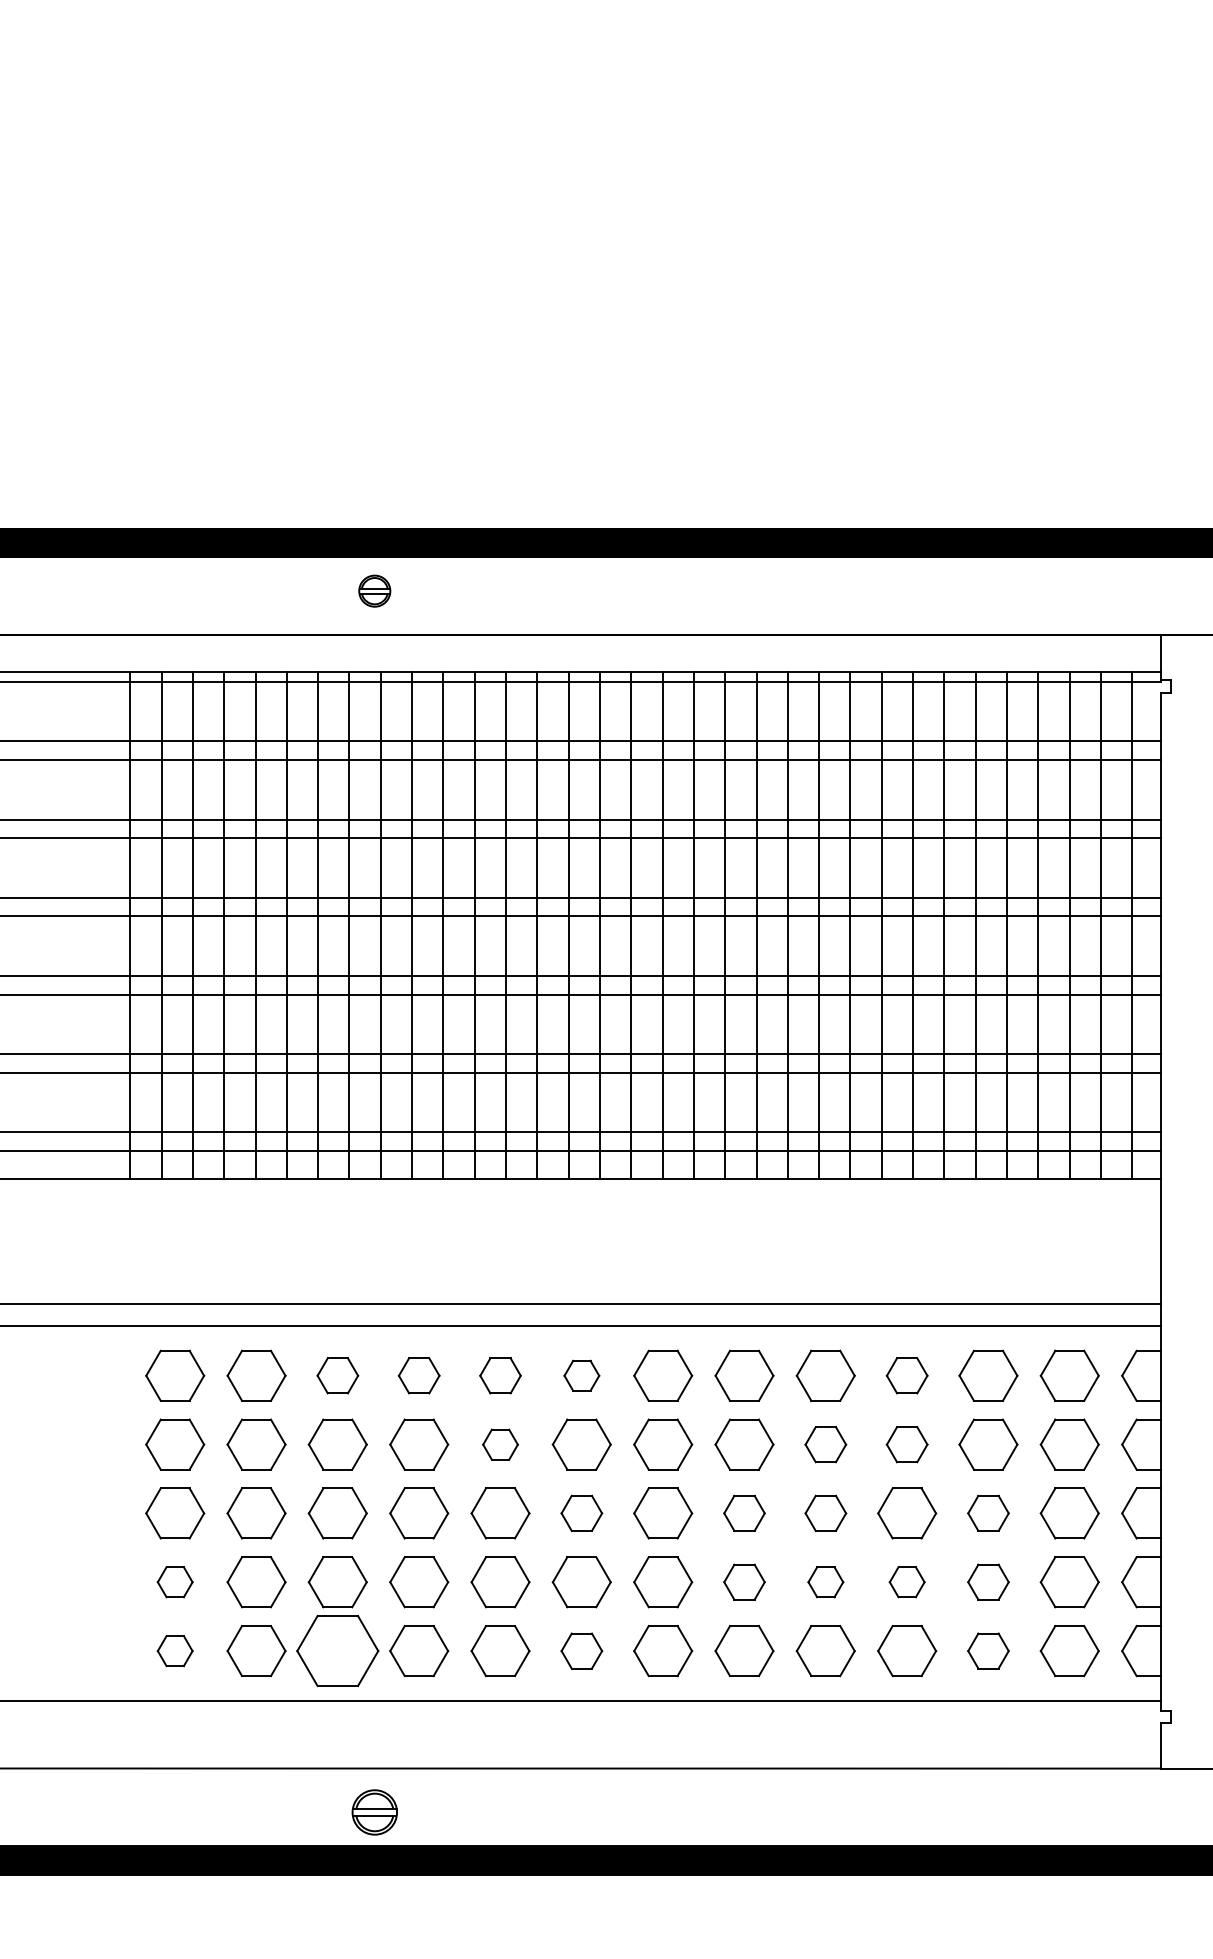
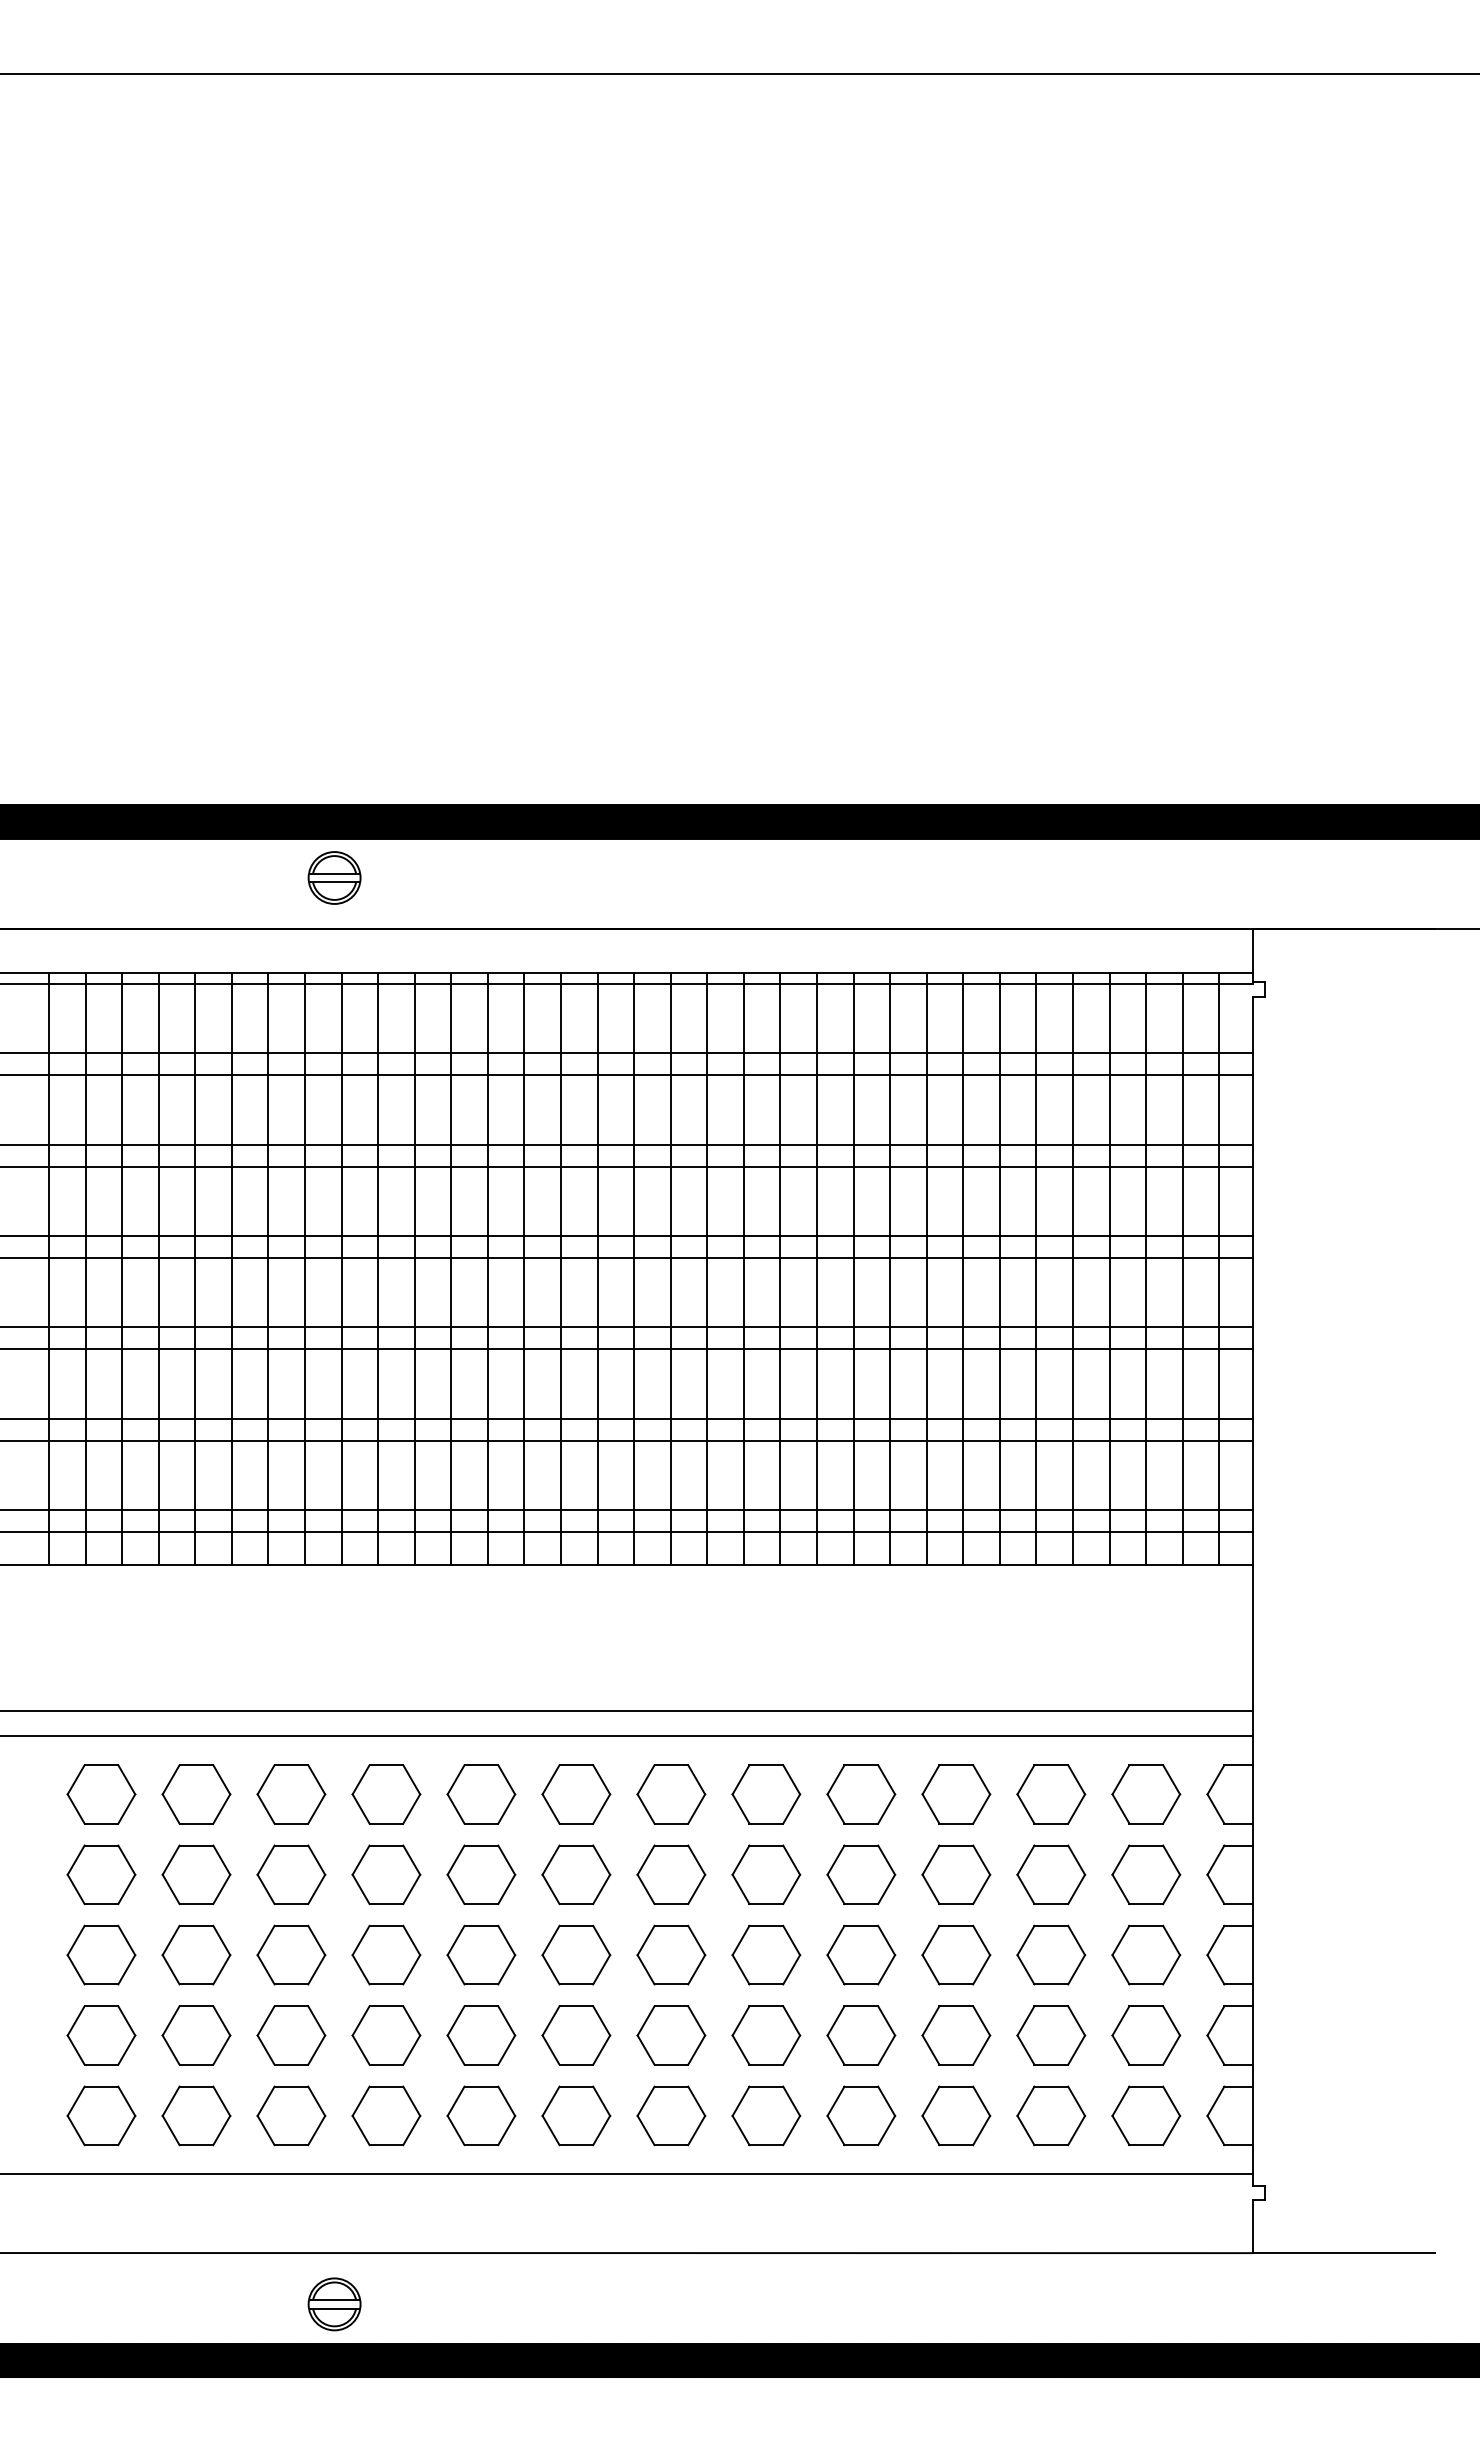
part: (374, 590) -> (334, 877), size x1.43
part: (337, 1375) -> (291, 1794), size x1.43
part: (419, 1375) -> (386, 1794), size x1.43
part: (500, 1375) -> (481, 1794), size x1.43
part: (581, 1375) -> (576, 1794), size x1.67
part: (907, 1375) -> (956, 1794), size x1.43
part: (500, 1444) -> (481, 1874), size x1.67
part: (825, 1444) -> (861, 1874), size x1.43
part: (907, 1444) -> (956, 1874), size x1.43
part: (581, 1512) -> (576, 1954), size x1.43
part: (744, 1512) -> (766, 1954), size x1.43
part: (825, 1512) -> (861, 1954), size x1.43
part: (988, 1512) -> (1051, 1954), size x1.43
part: (175, 1582) -> (101, 2035), size x1.67
part: (744, 1582) -> (766, 2035), size x1.43
part: (825, 1582) -> (861, 2035), size x1.67
part: (907, 1582) -> (956, 2035), size x1.67
part: (988, 1582) -> (1051, 2035), size x1.43
part: (175, 1650) -> (101, 2115), size x1.67
part: (337, 1650) -> (291, 2115), size x0.71
part: (581, 1650) -> (576, 2115), size x1.43
part: (988, 1650) -> (1051, 2115), size x1.43

